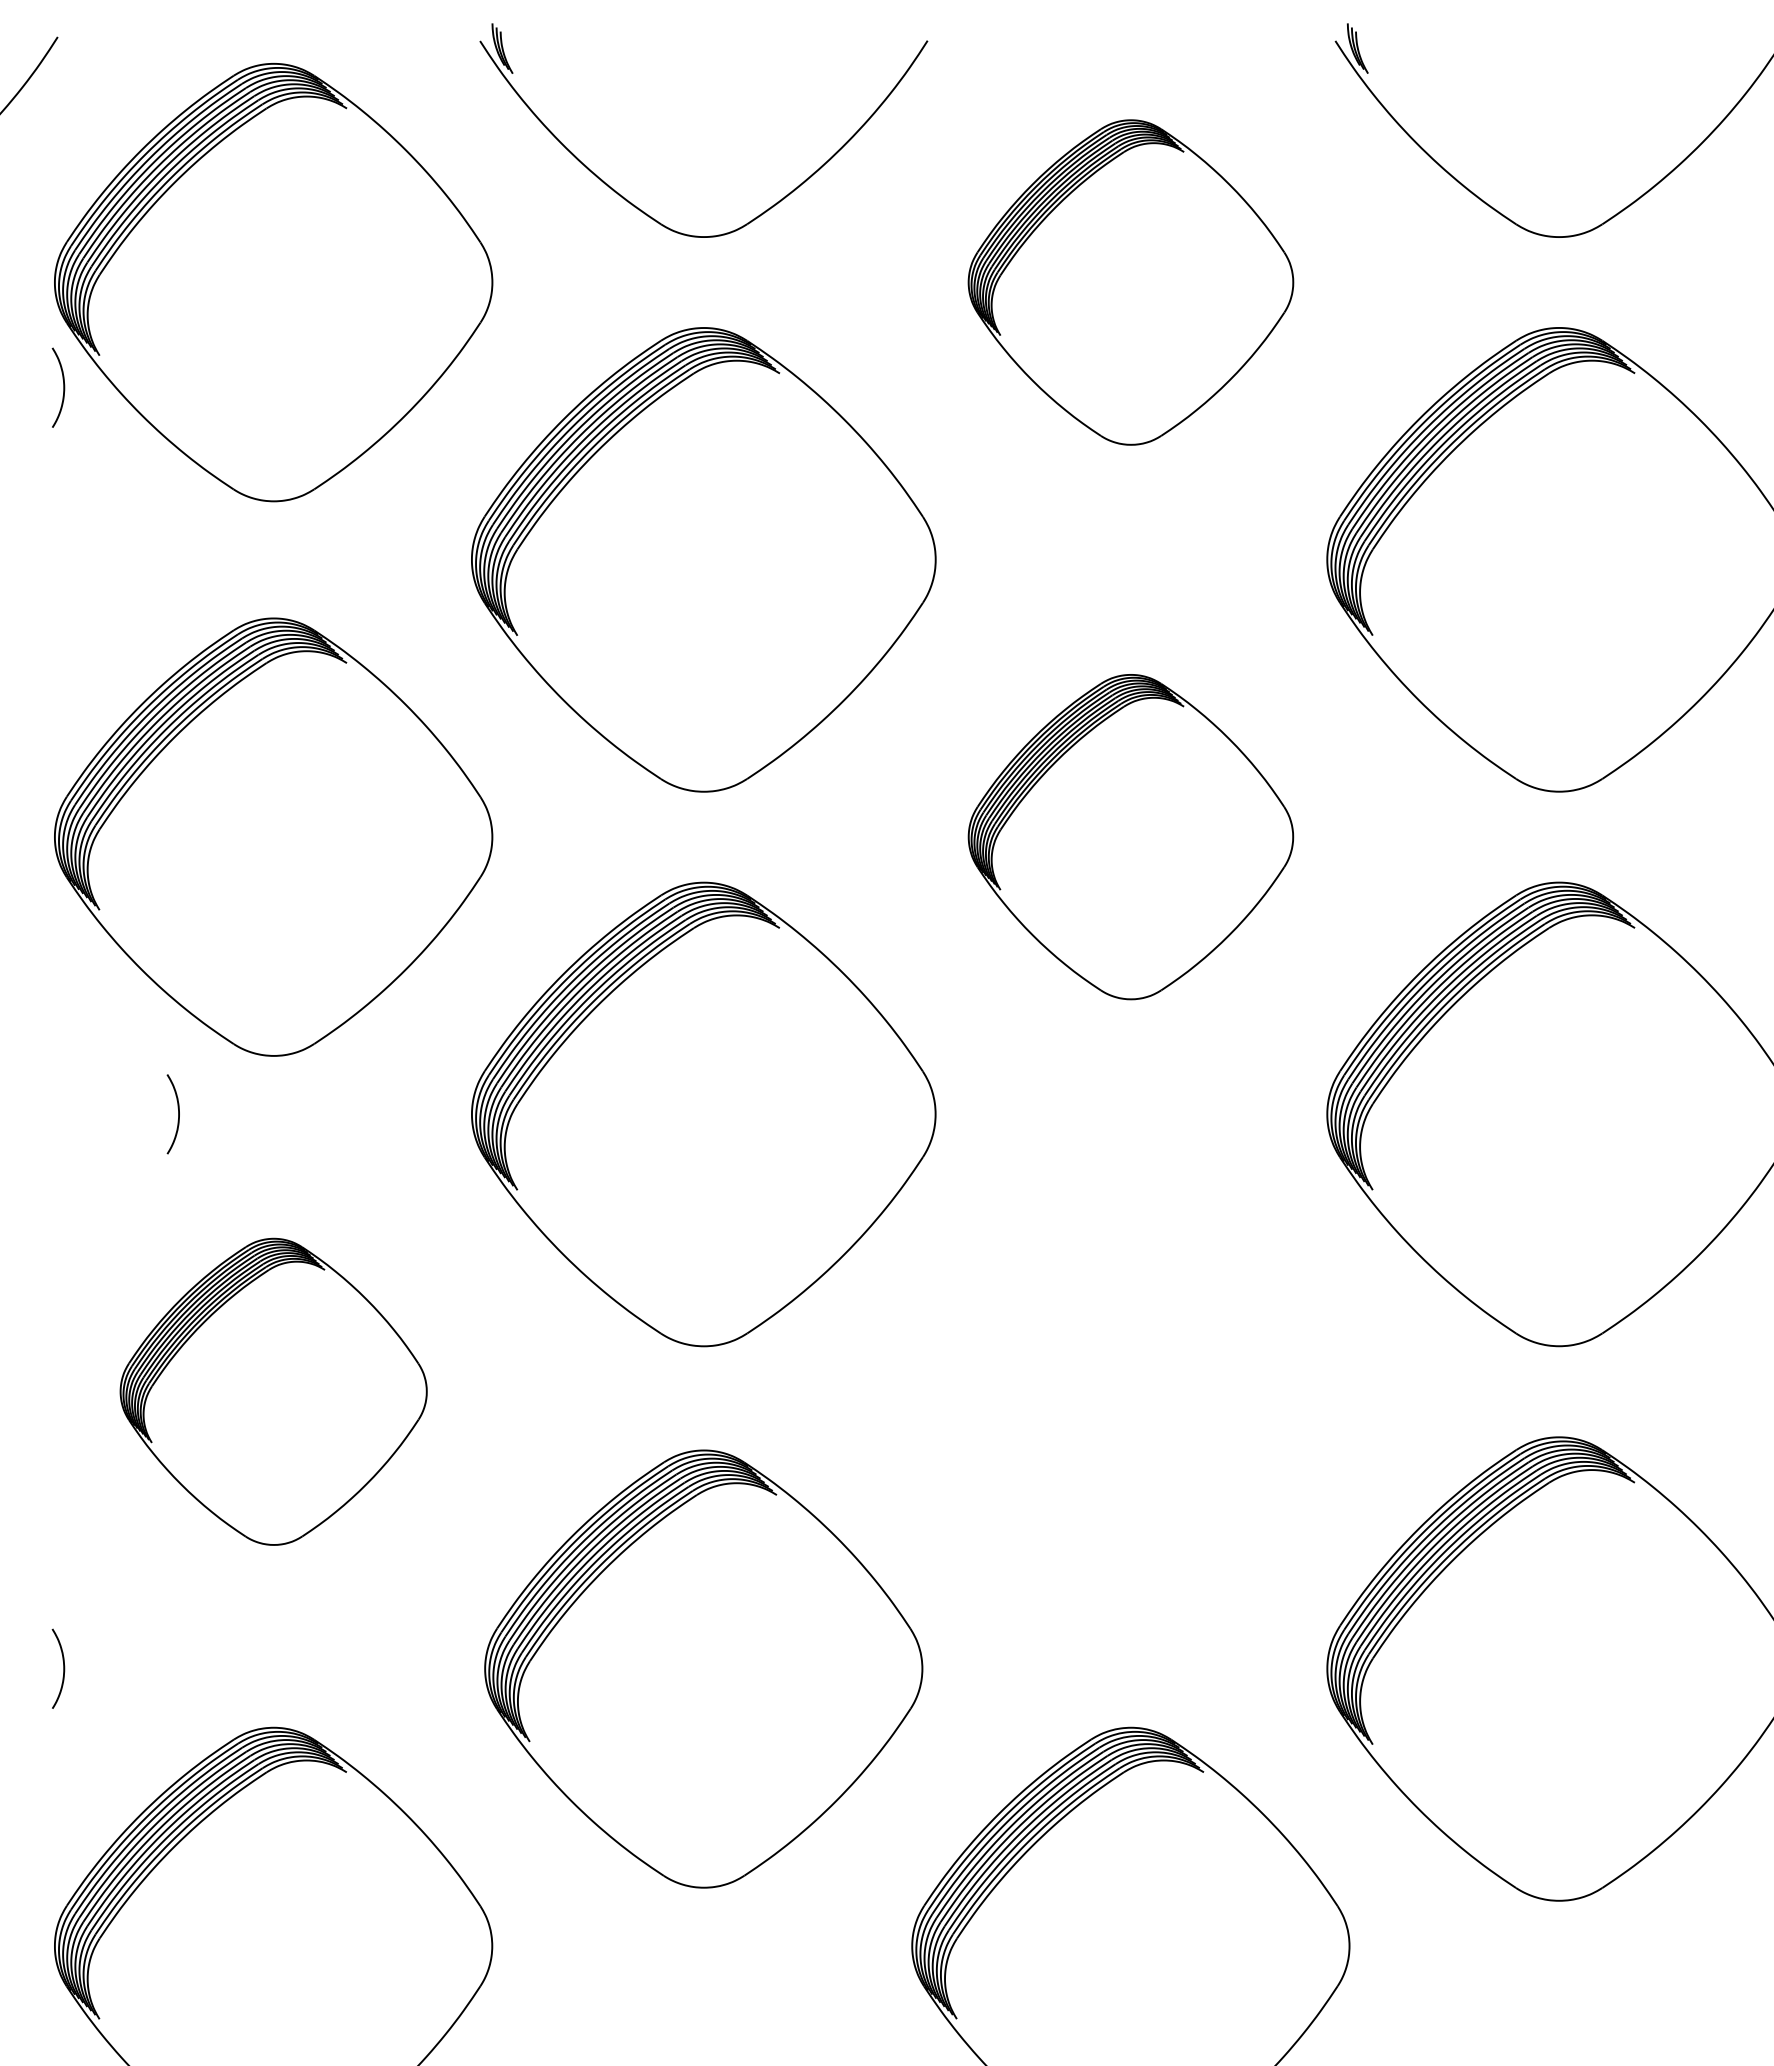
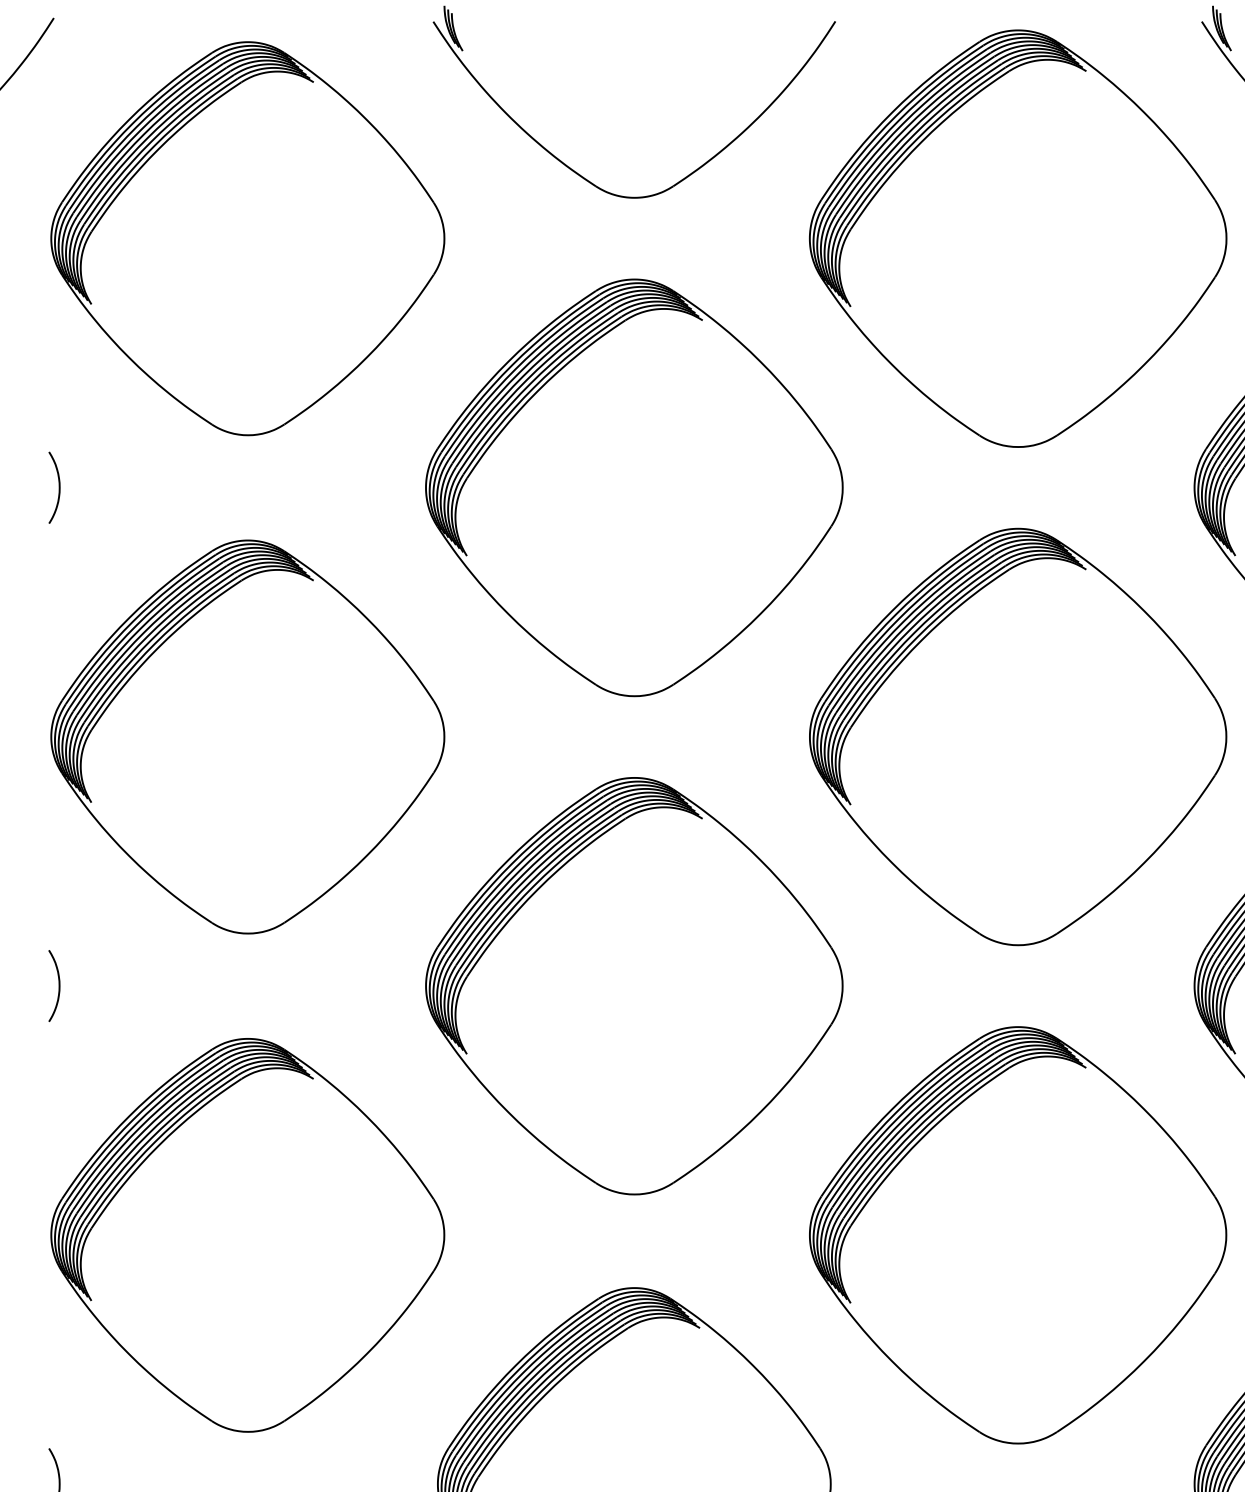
part: (1130, 282) -> (1017, 238), size x1.43
curve: (63, 387) -> (59, 487), moved
part: (1130, 836) -> (1017, 736), size x1.43
curve: (178, 1114) -> (59, 986), moved
part: (273, 1391) -> (247, 1235), size x1.43
part: (1130, 1391) -> (1017, 1235), added

